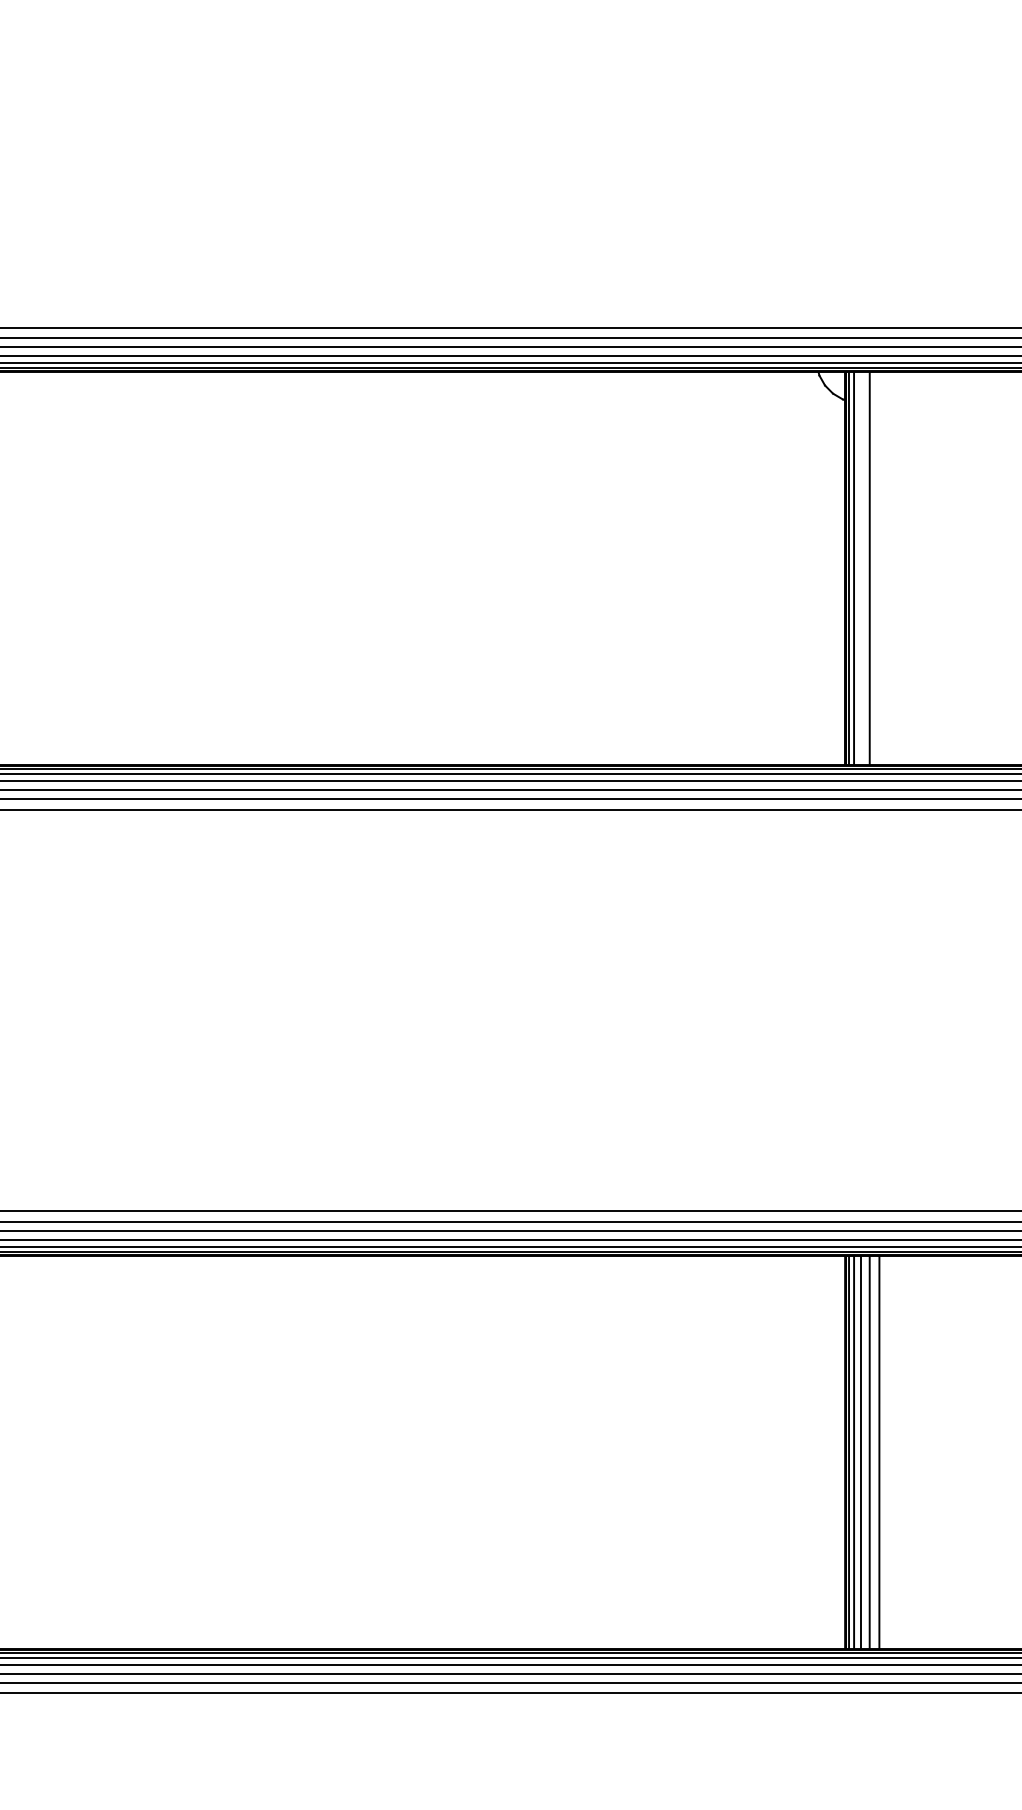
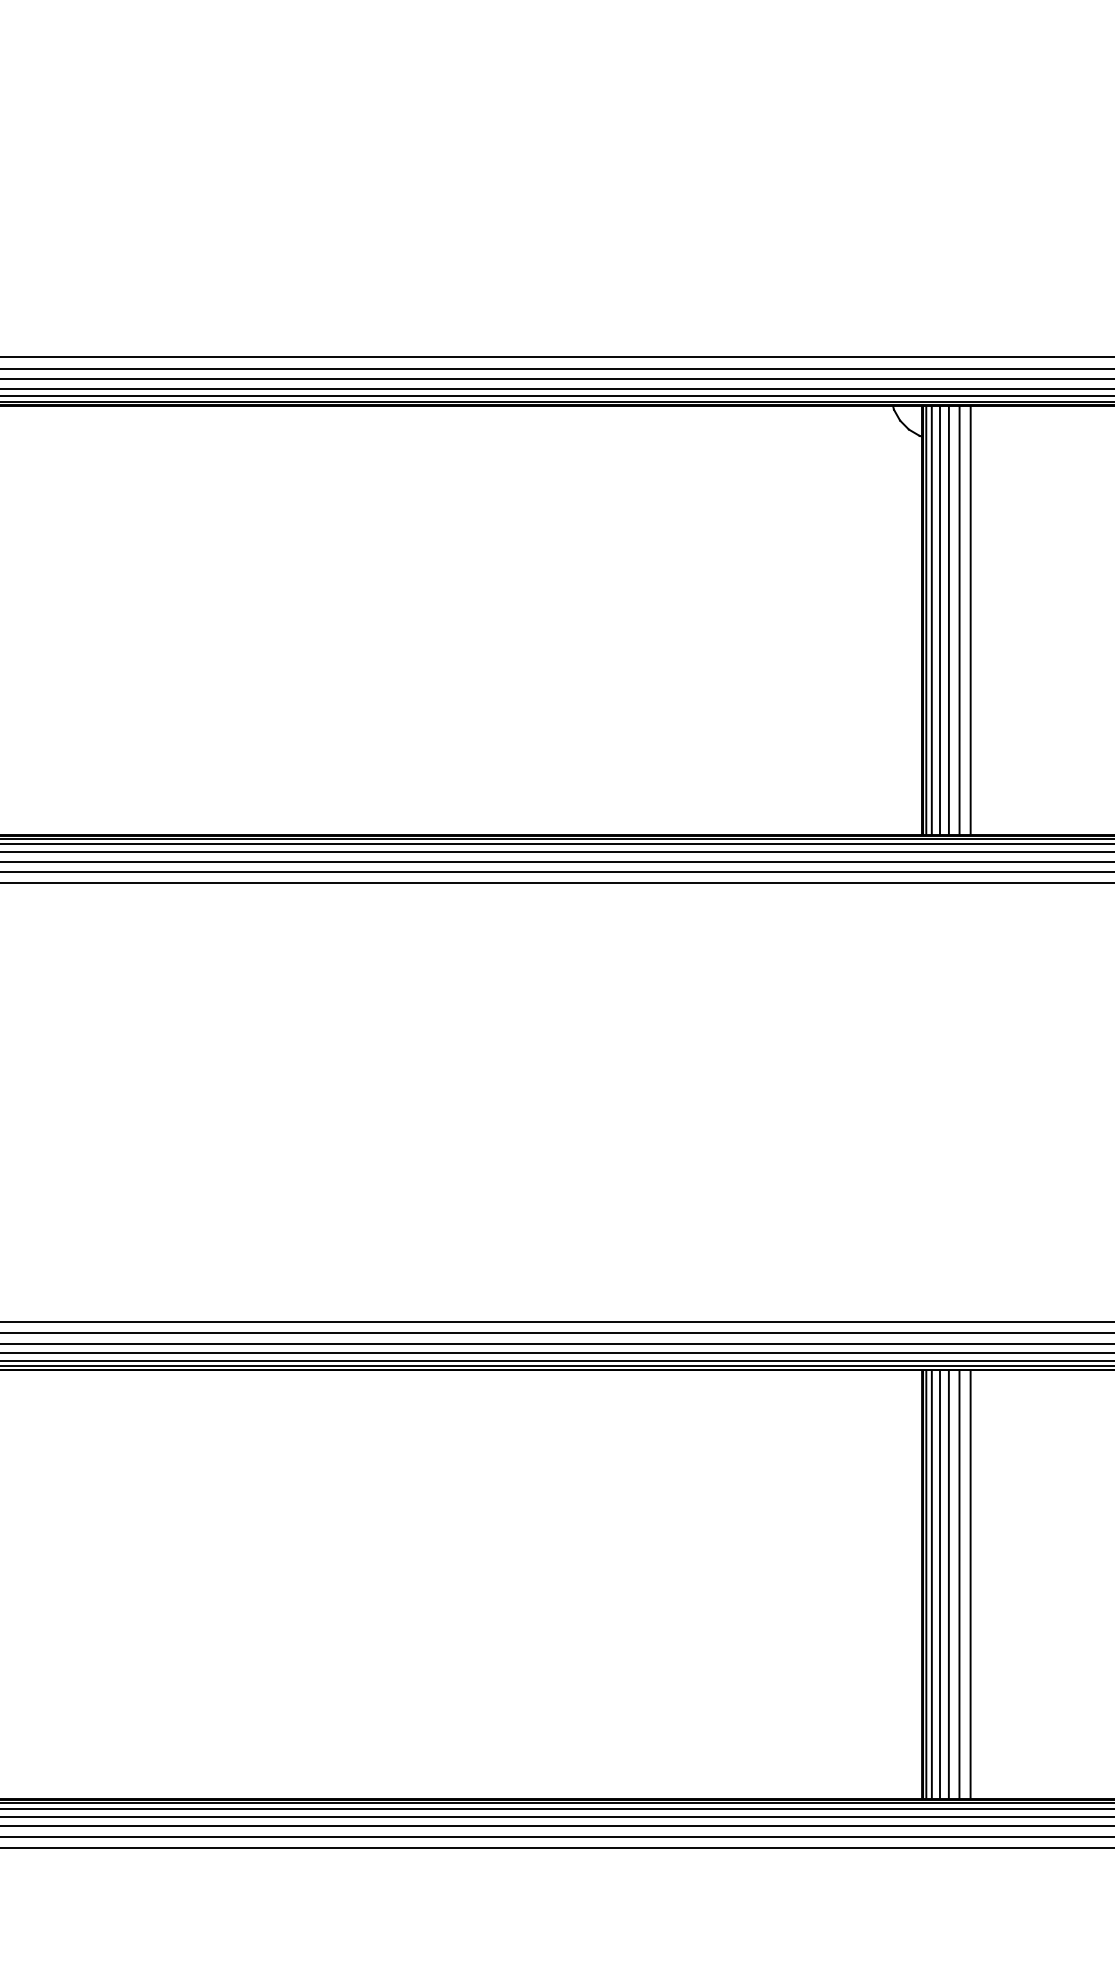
line: (861, 568) -> (939, 620), added
line: (879, 568) -> (959, 620), added
line: (889, 568) -> (970, 620), added
line: (889, 1452) -> (970, 1584), added

